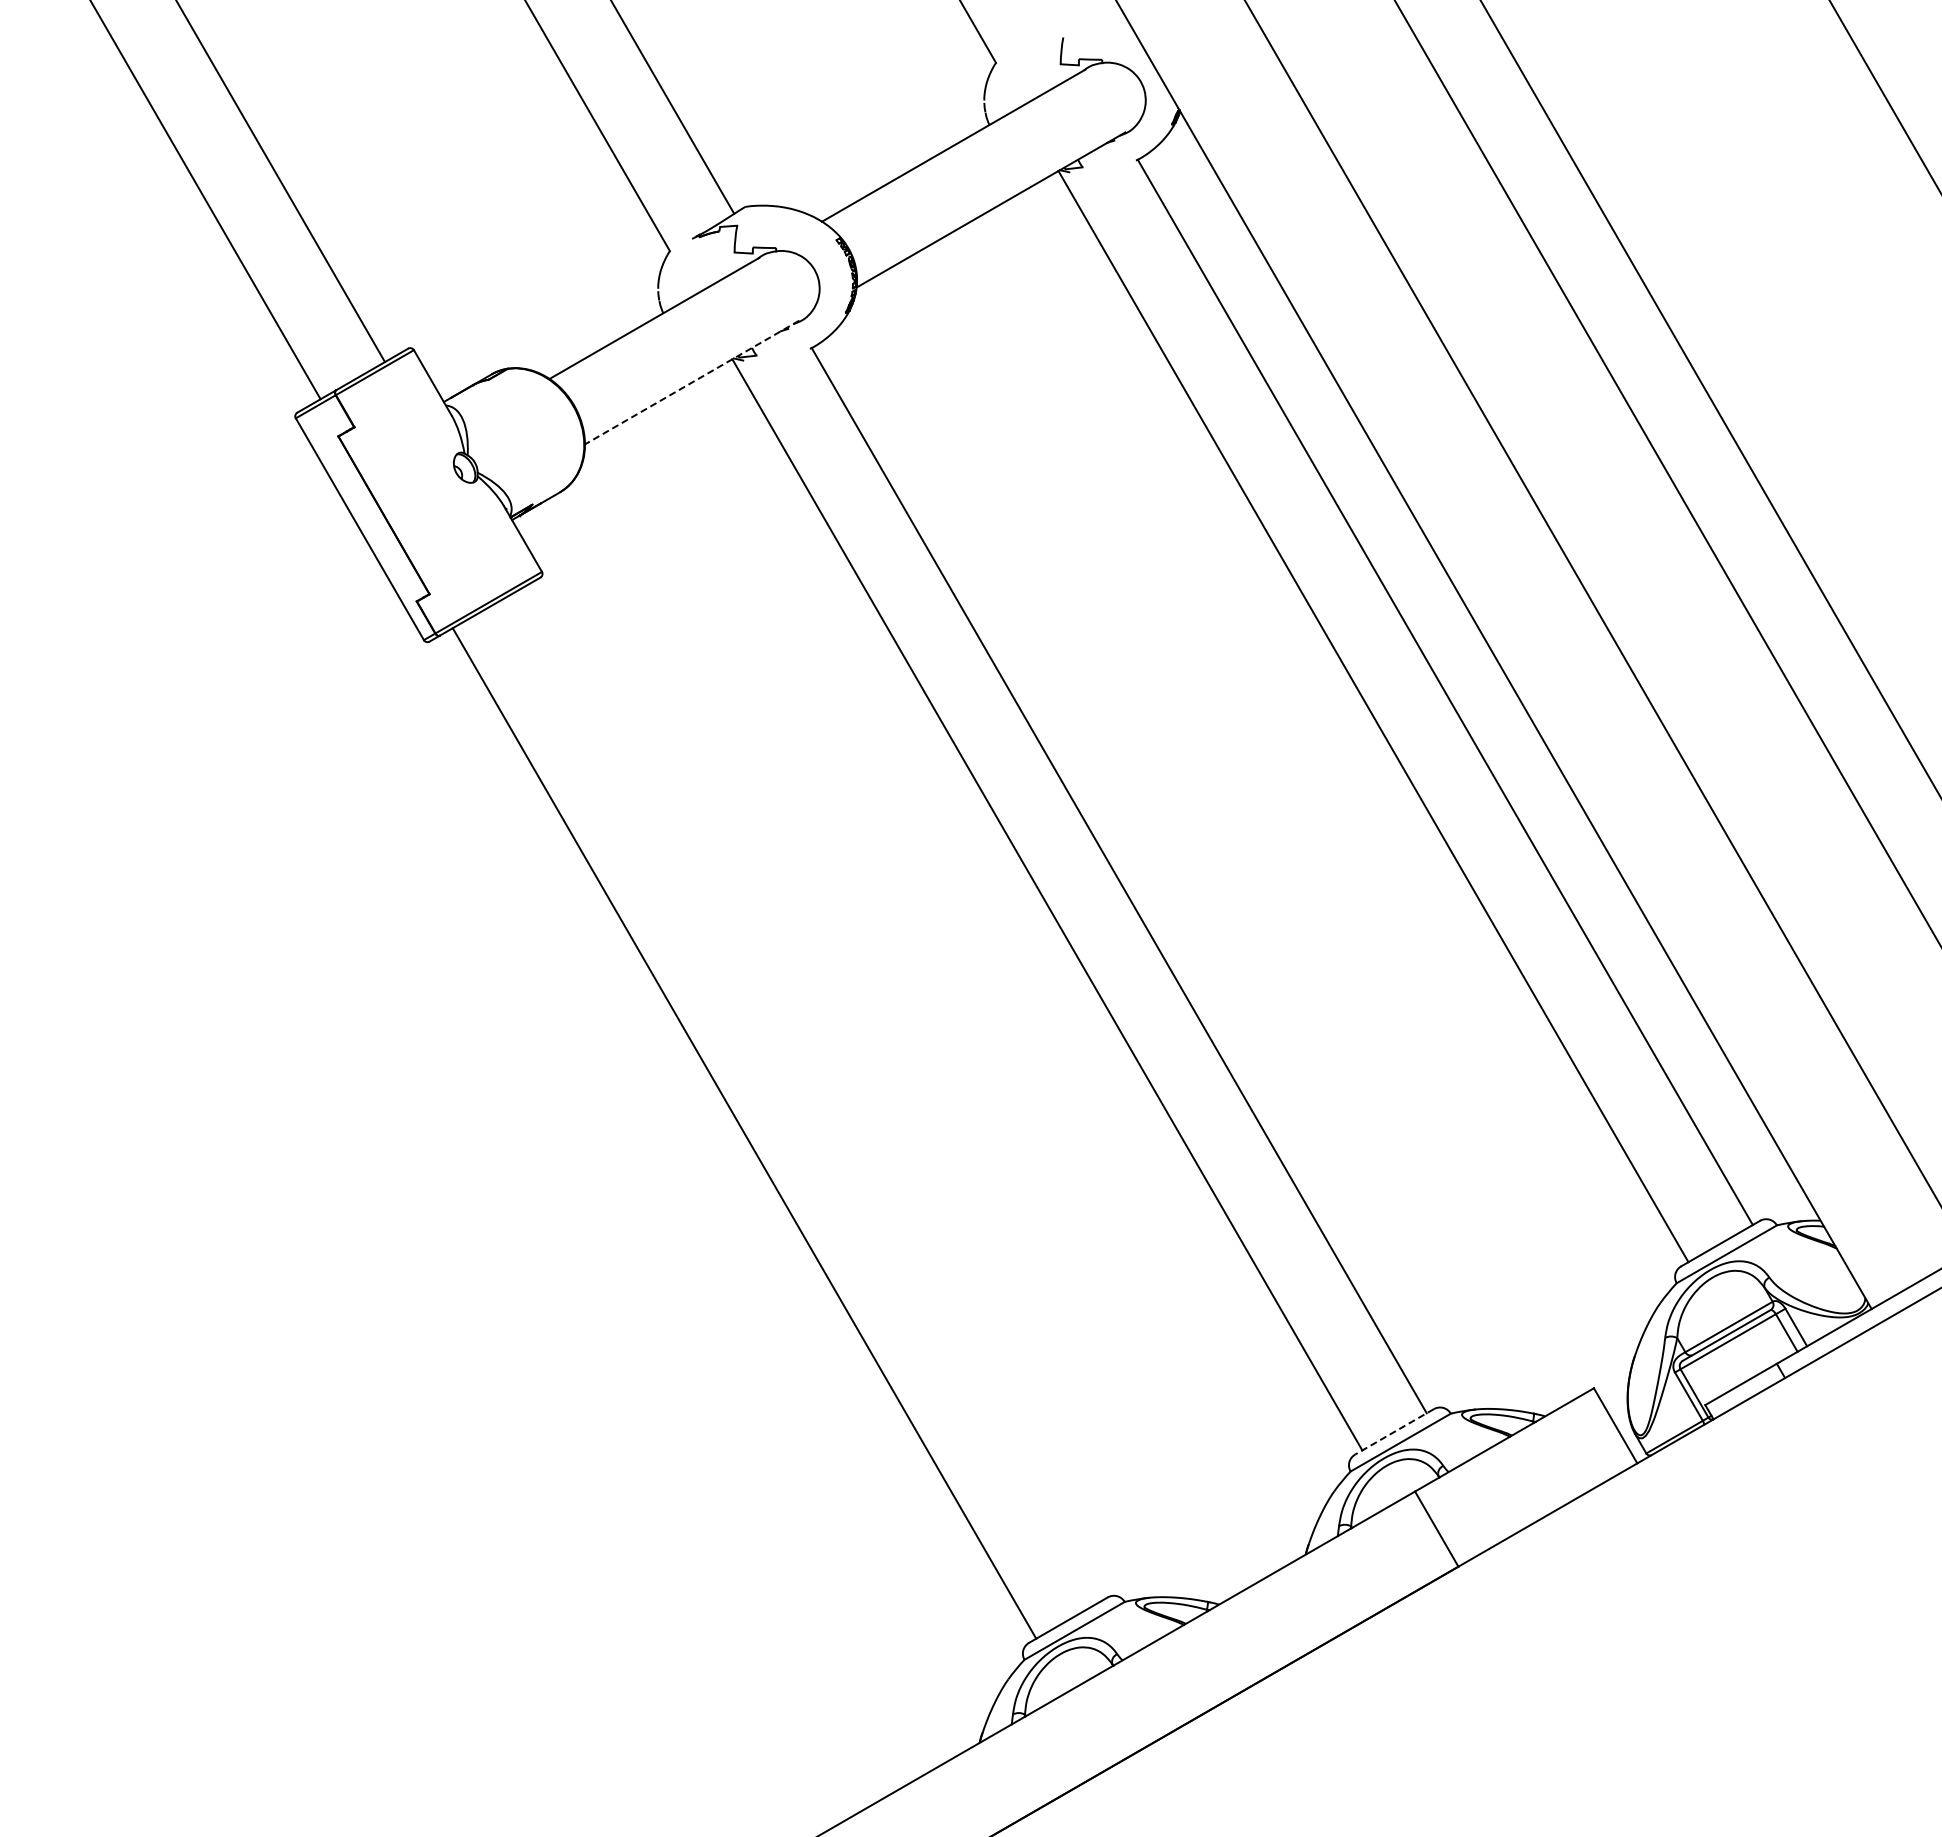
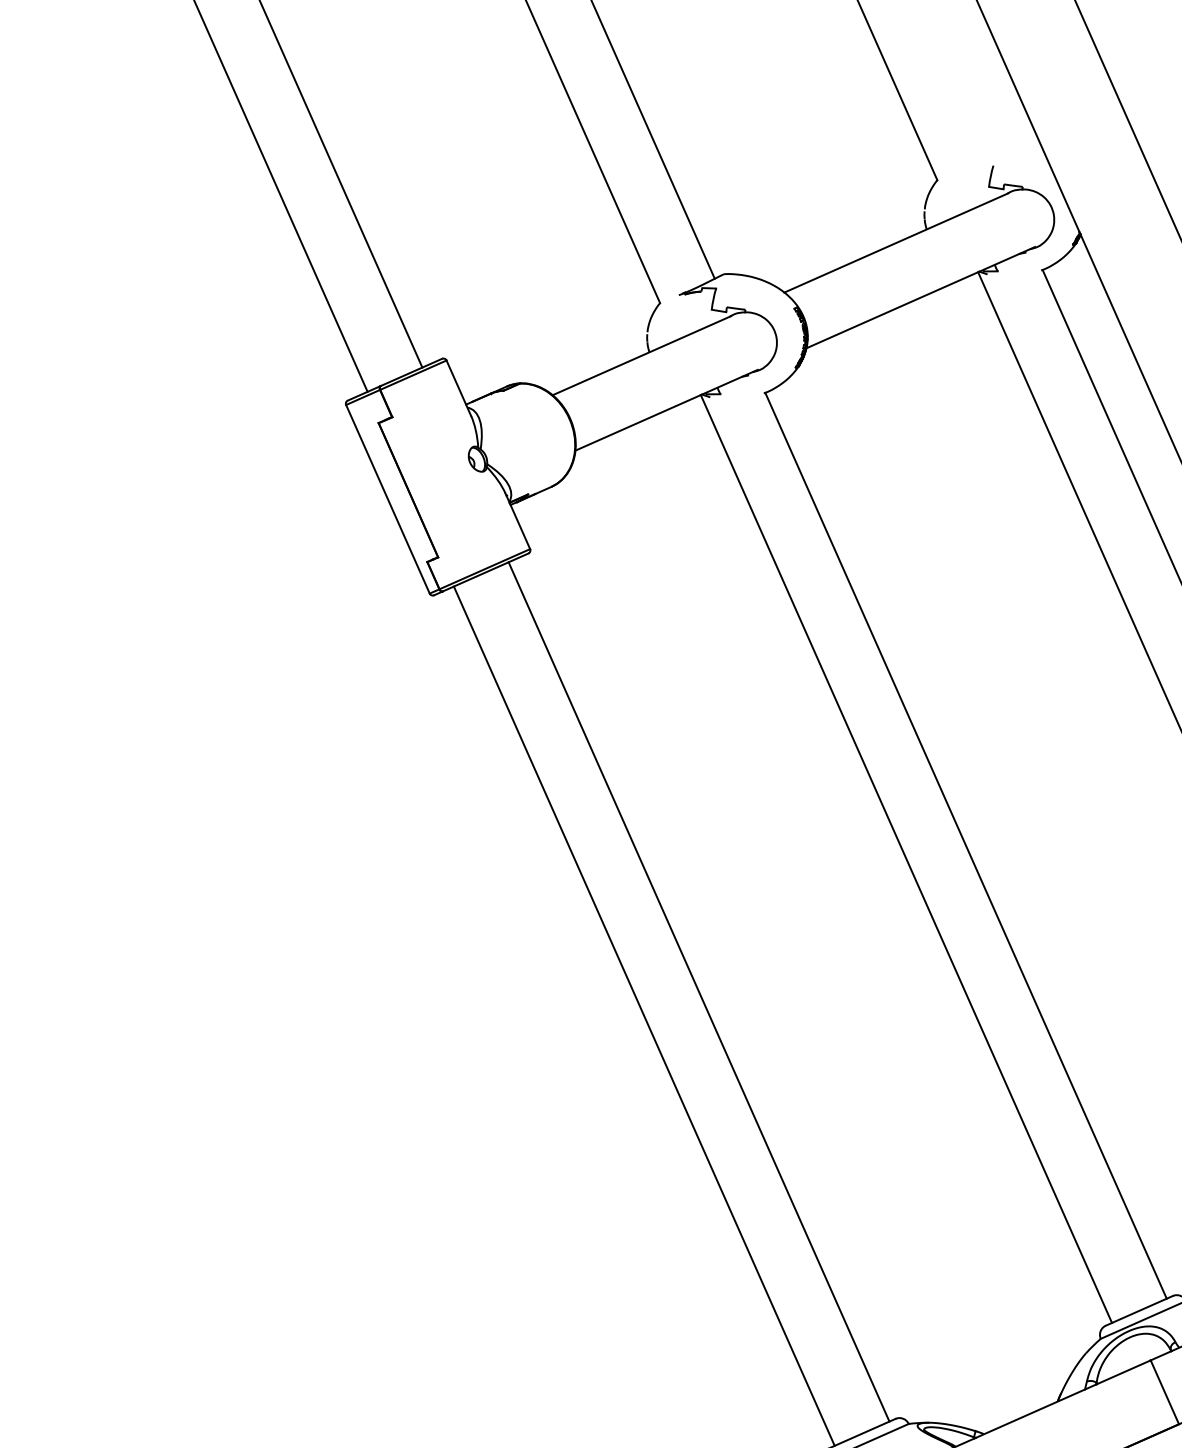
line: (692, 382) -> (666, 410), dashed -> solid
line: (808, 1096) -> (698, 992), added
line: (1394, 1432) -> (1139, 1311), dashed -> solid

